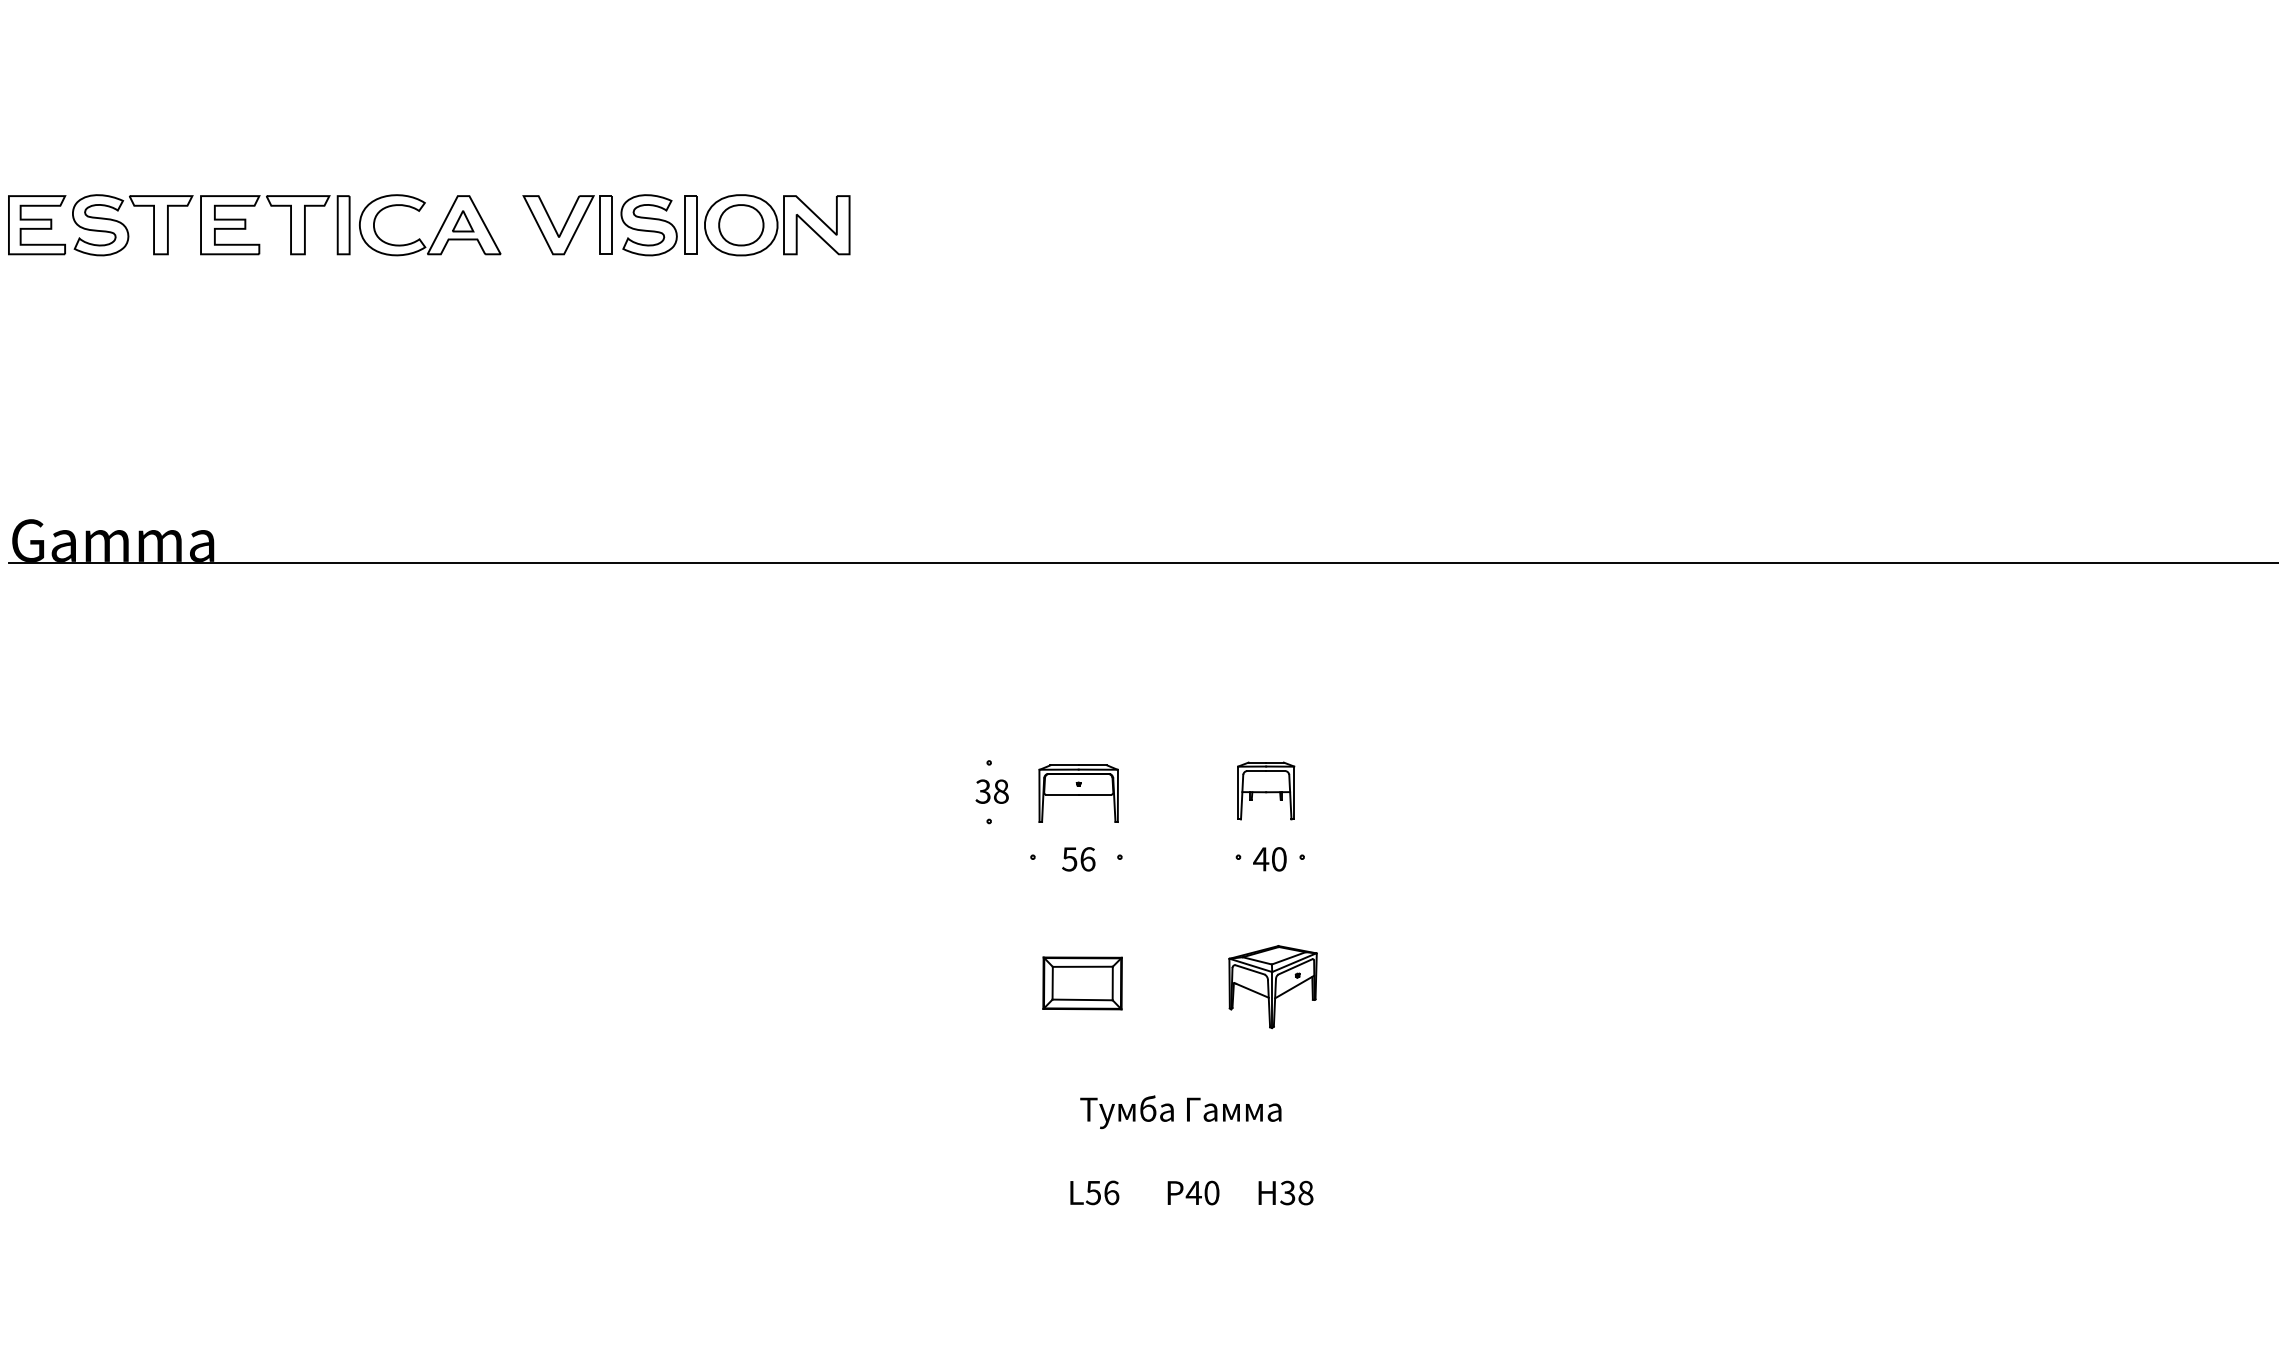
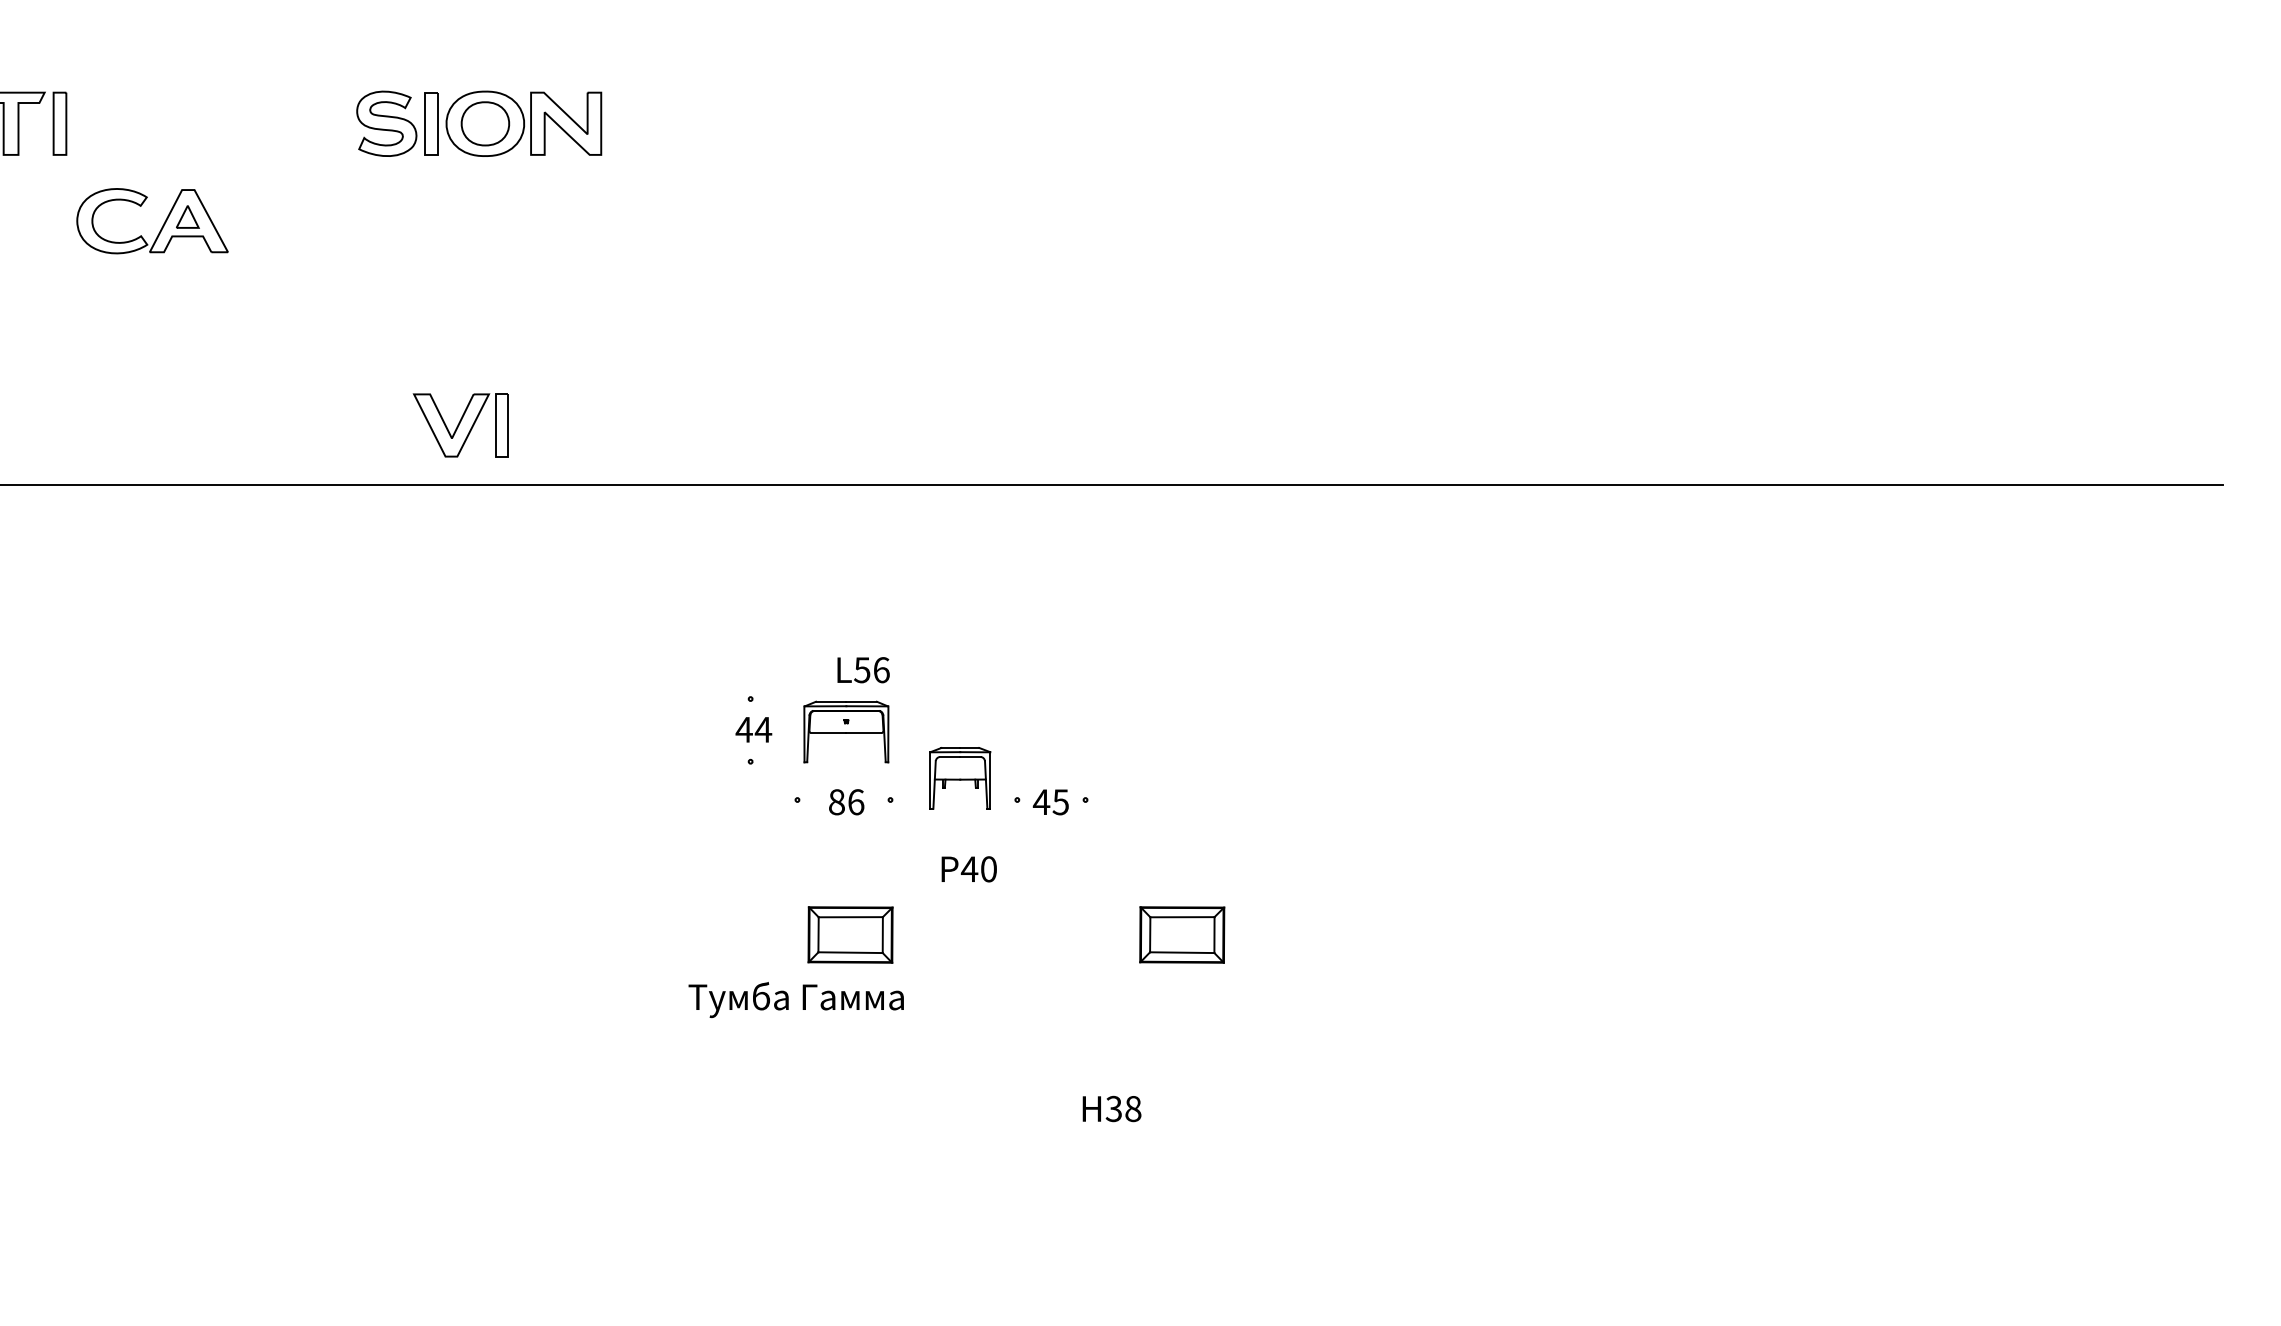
part: (567, 225) -> (461, 425), moved
part: (439, 229) -> (162, 225), moved
part: (1266, 790) -> (960, 777), moved
text: (992, 791) -> (754, 729), 38 -> 44
text: (1069, 859) -> (836, 802), 56 -> 86
text: (1278, 859) -> (1060, 802), 40 -> 45
part: (1392, 983) -> (1182, 935), added
part: (1272, 987) -> (1053, 939), removed
text: (1180, 1111) -> (795, 999), moved
text: (1094, 1192) -> (863, 669), moved
text: (1193, 1192) -> (969, 868), moved
text: (1285, 1192) -> (1111, 1108), moved

